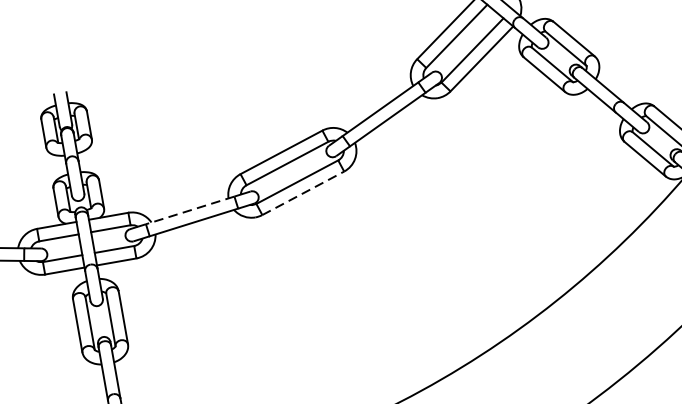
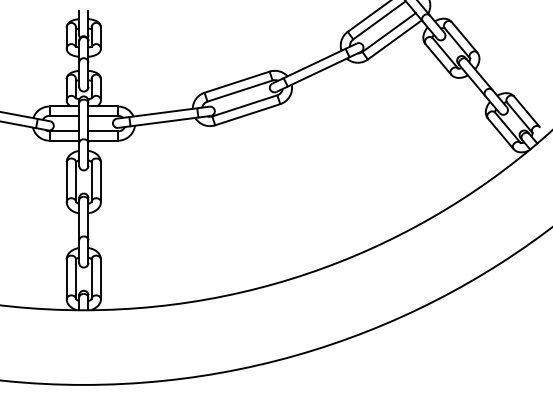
line: (304, 192) -> (248, 114), dashed -> solid
line: (189, 210) -> (162, 112), dashed -> solid

